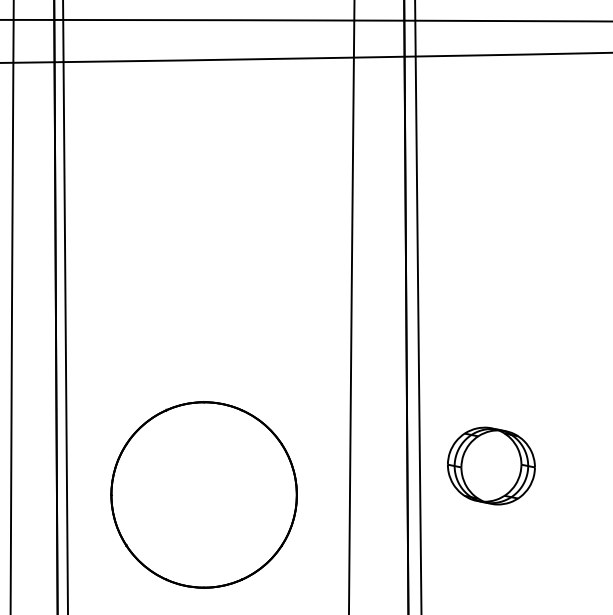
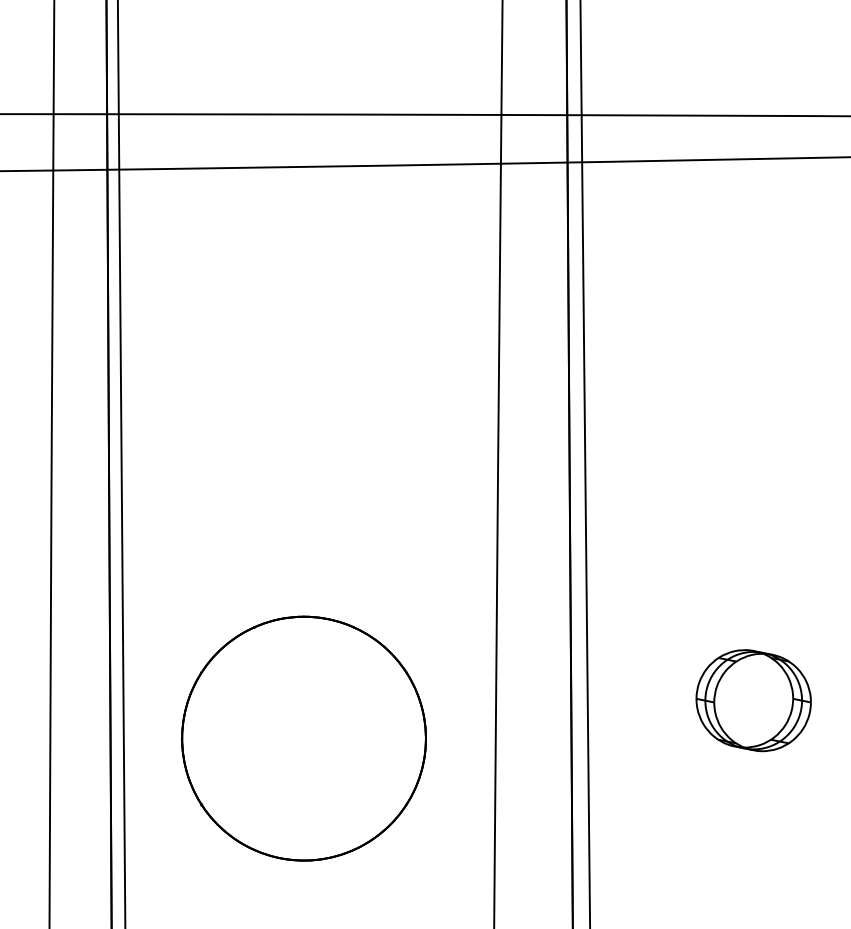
part: (491, 465) -> (753, 700), moved

